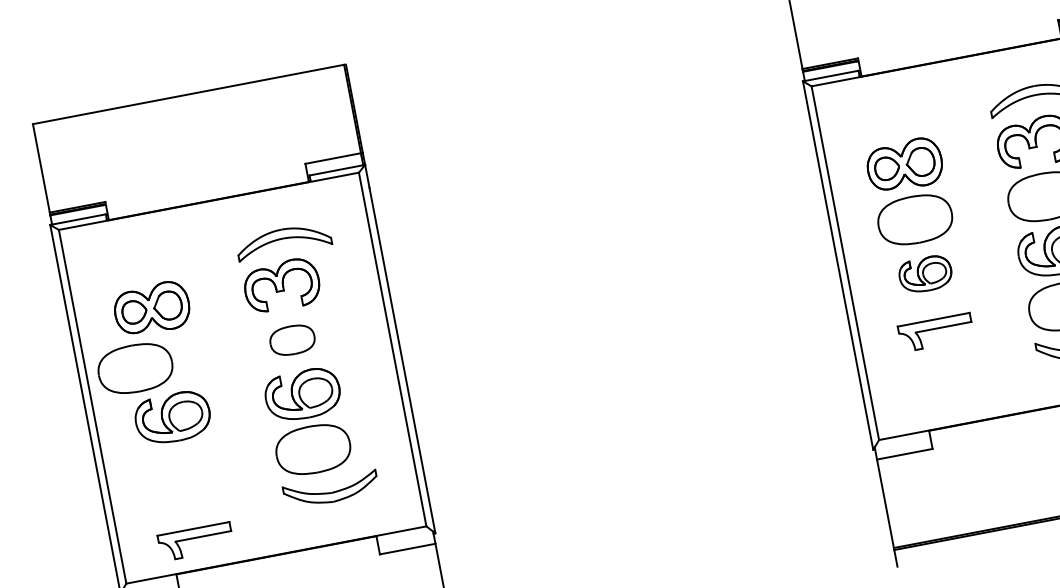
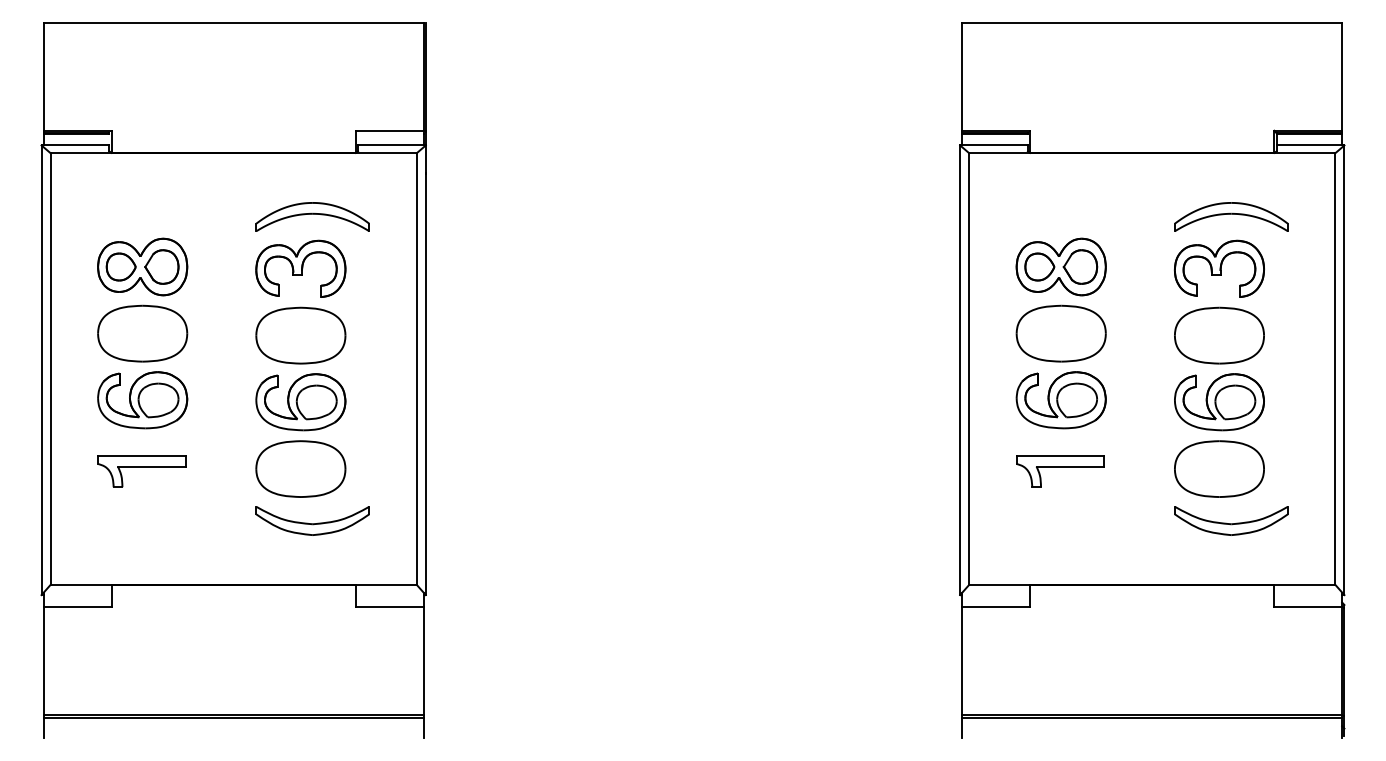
part: (925, 274) -> (1060, 400), size x1.43
part: (292, 340) -> (300, 335), size x1.67
part: (135, 368) -> (142, 333), moved
part: (195, 542) -> (141, 471), moved

